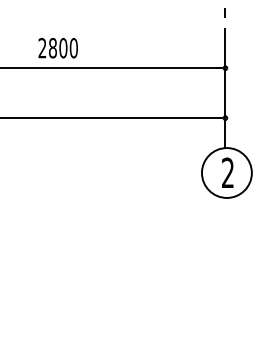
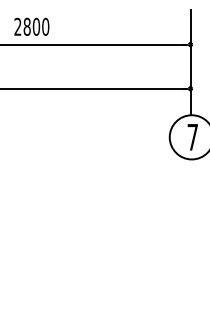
text: (57, 48) -> (31, 27), moved
text: (227, 172) -> (192, 136), 2 -> 7

